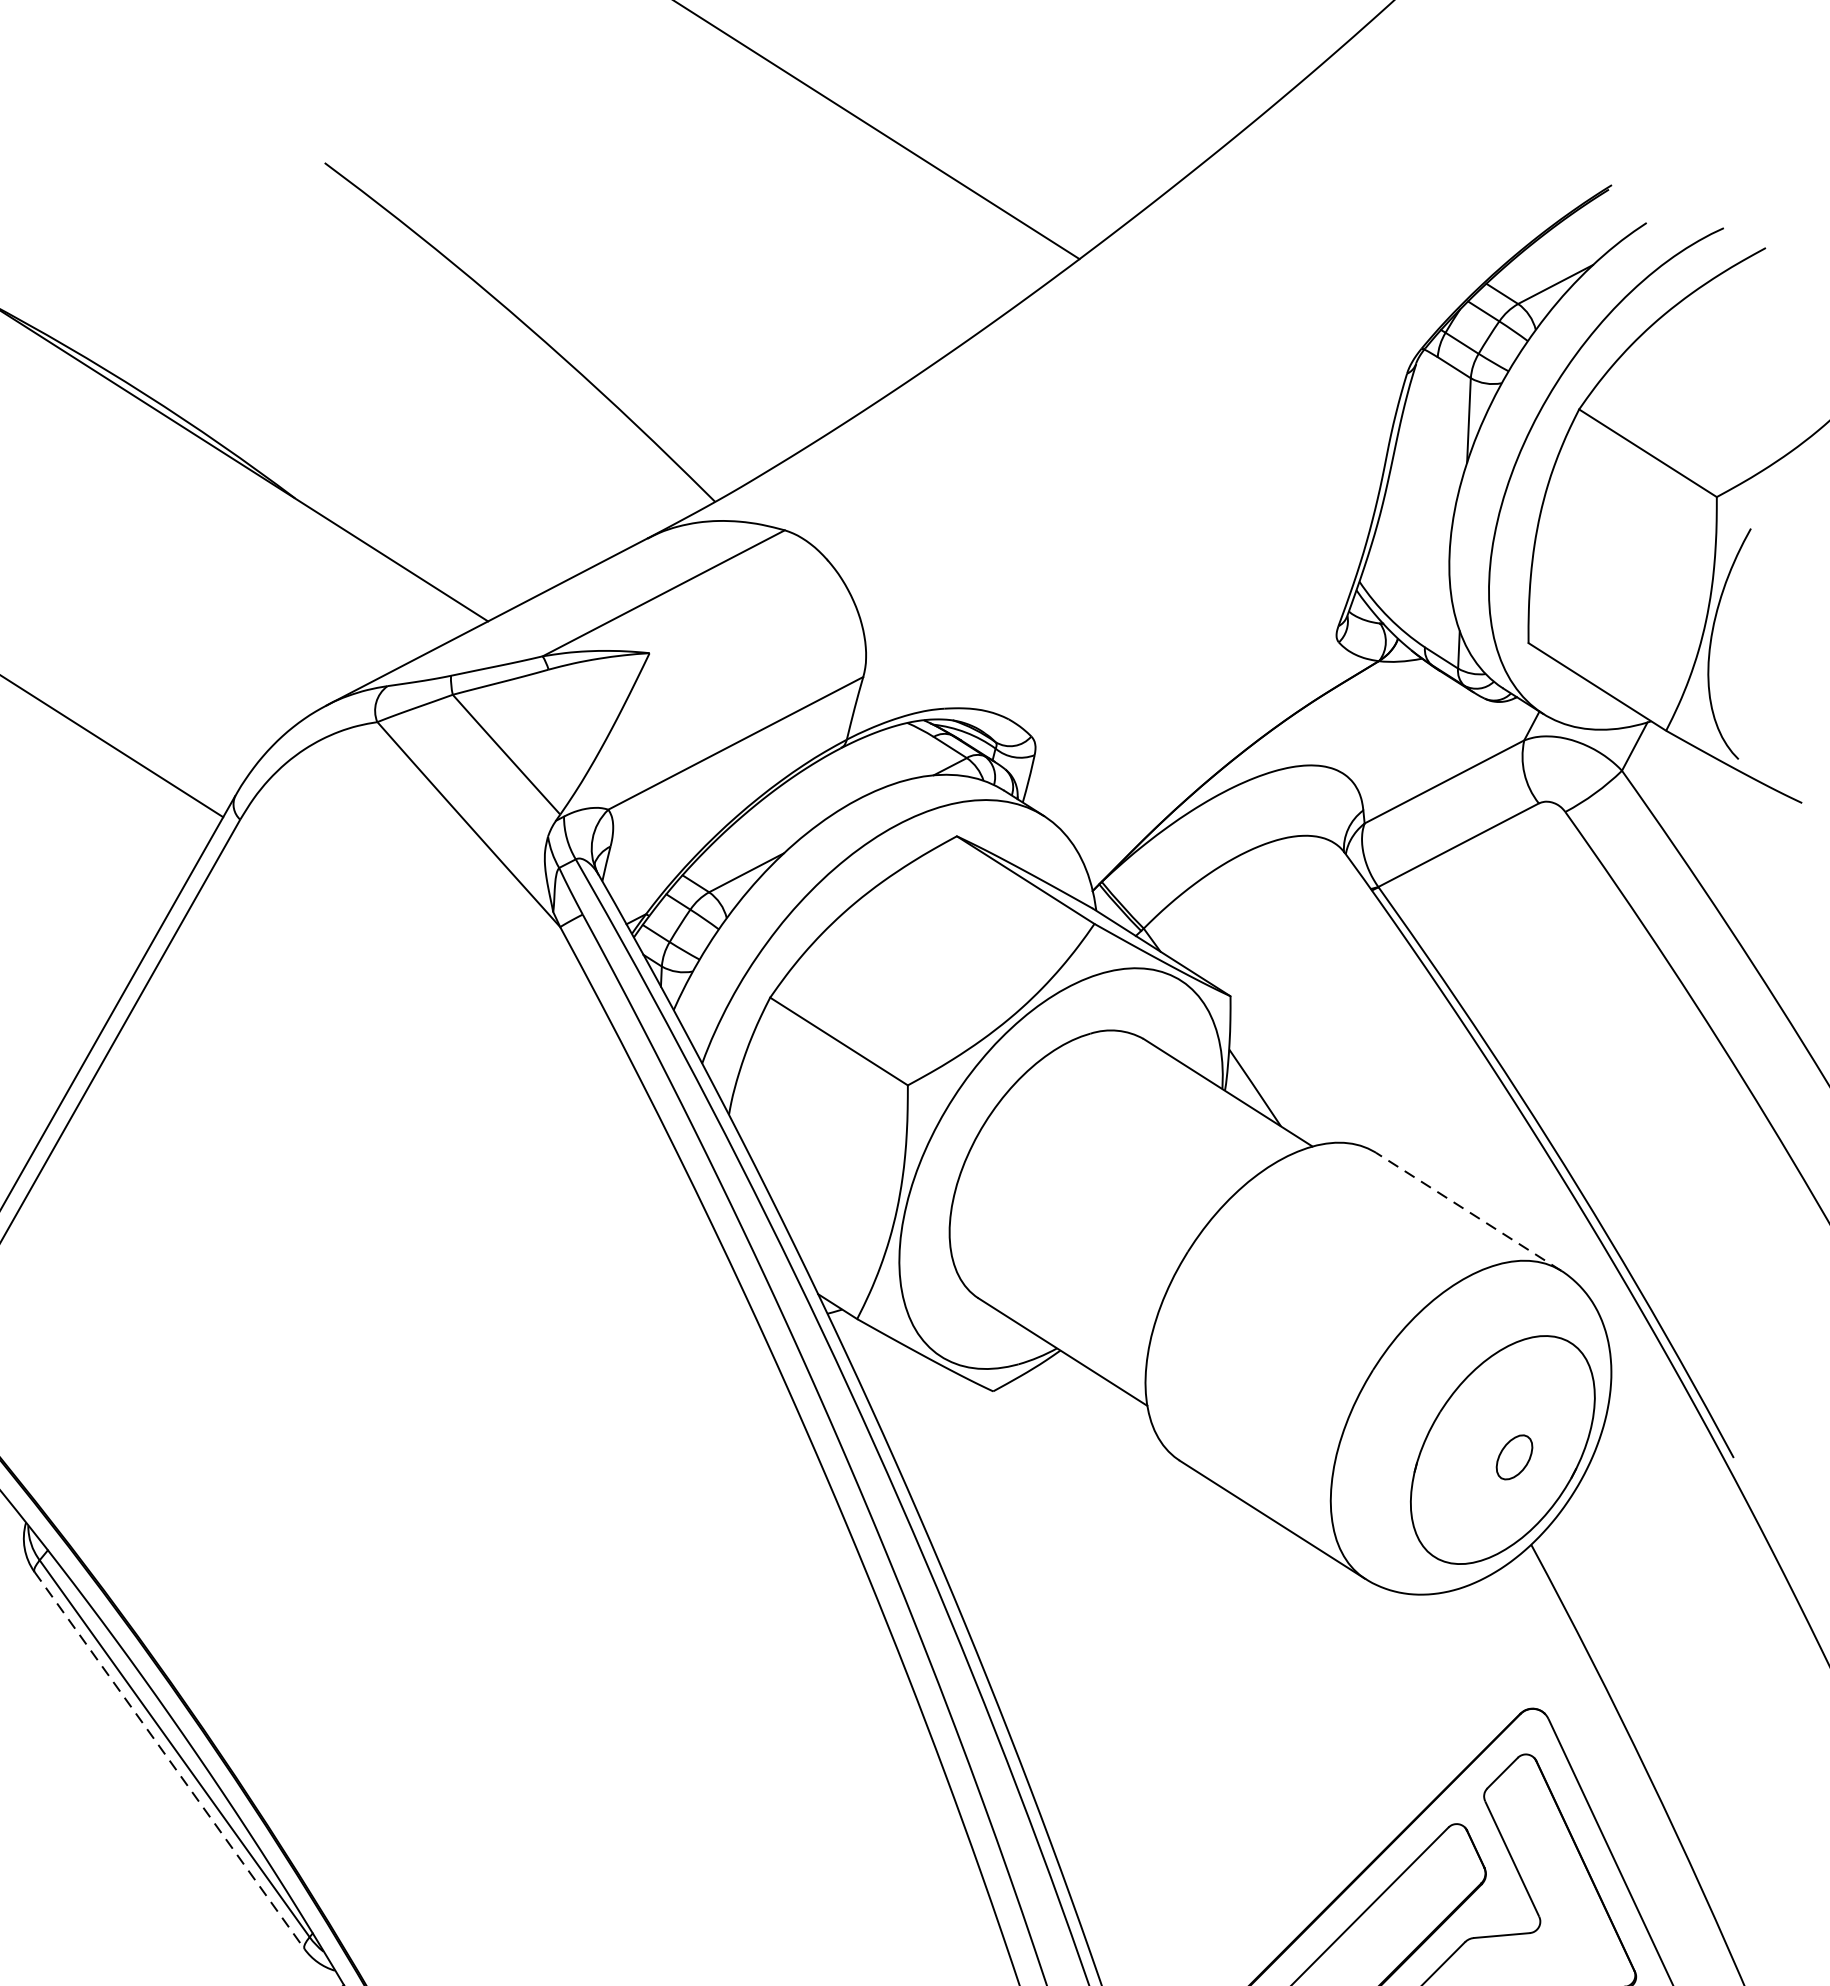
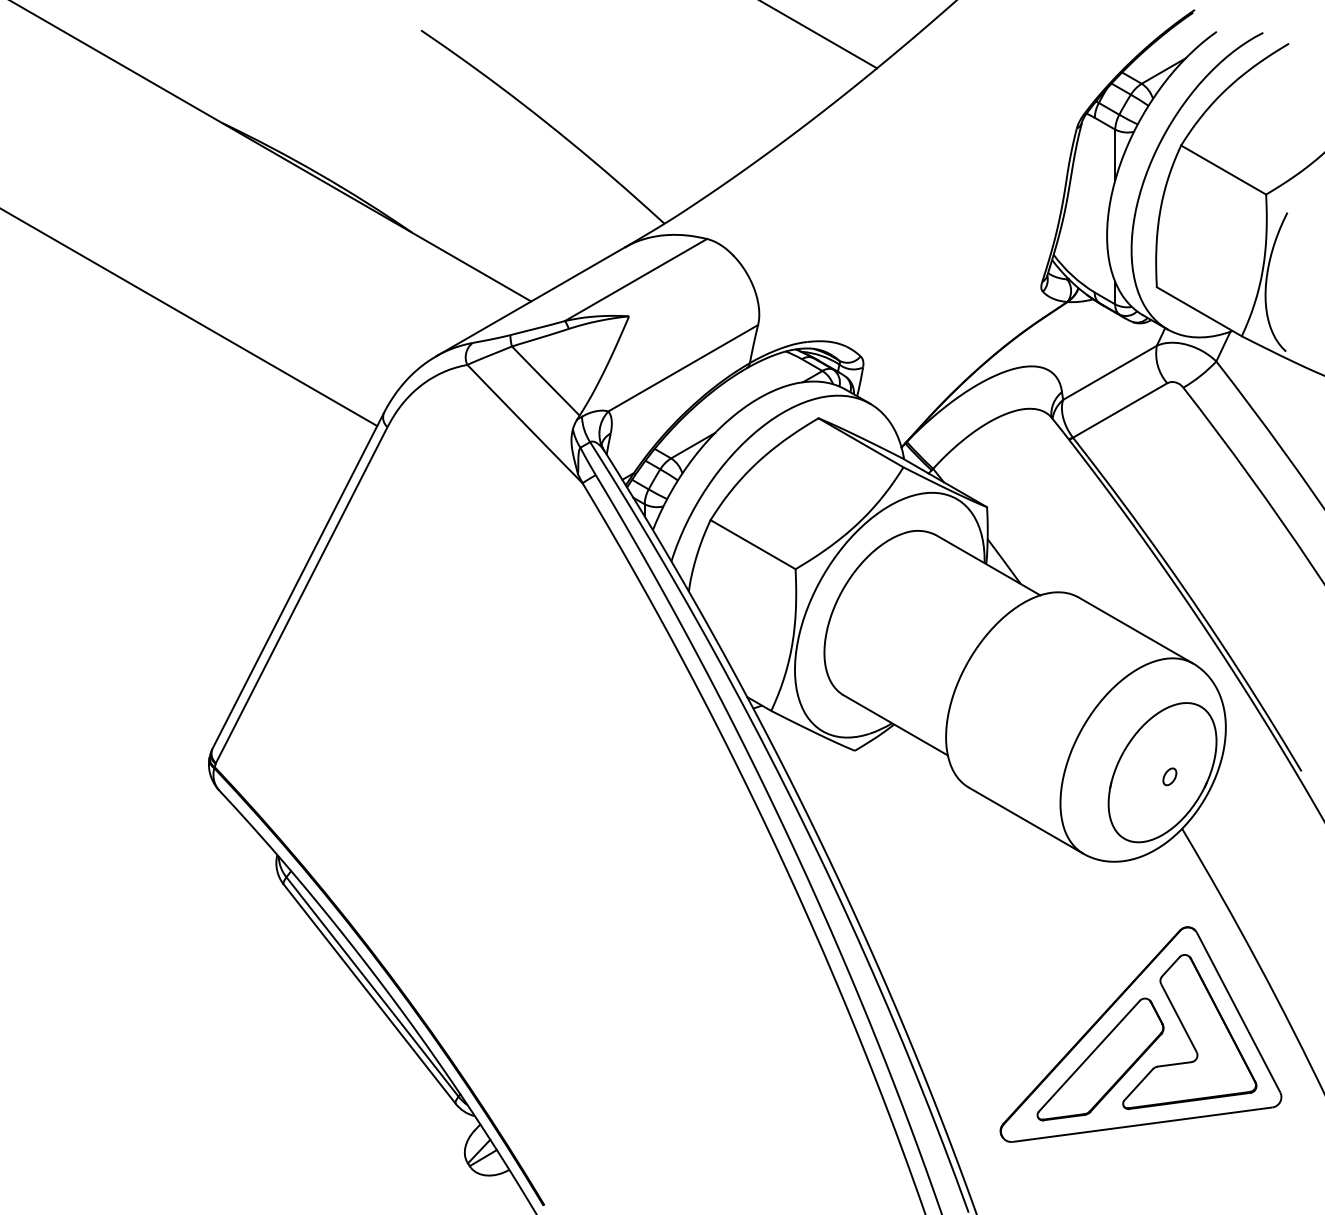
line: (1468, 1211) -> (1135, 630), dashed -> solid
part: (1514, 1456) -> (1169, 776), size x0.62
line: (170, 1761) -> (370, 994), dashed -> solid

